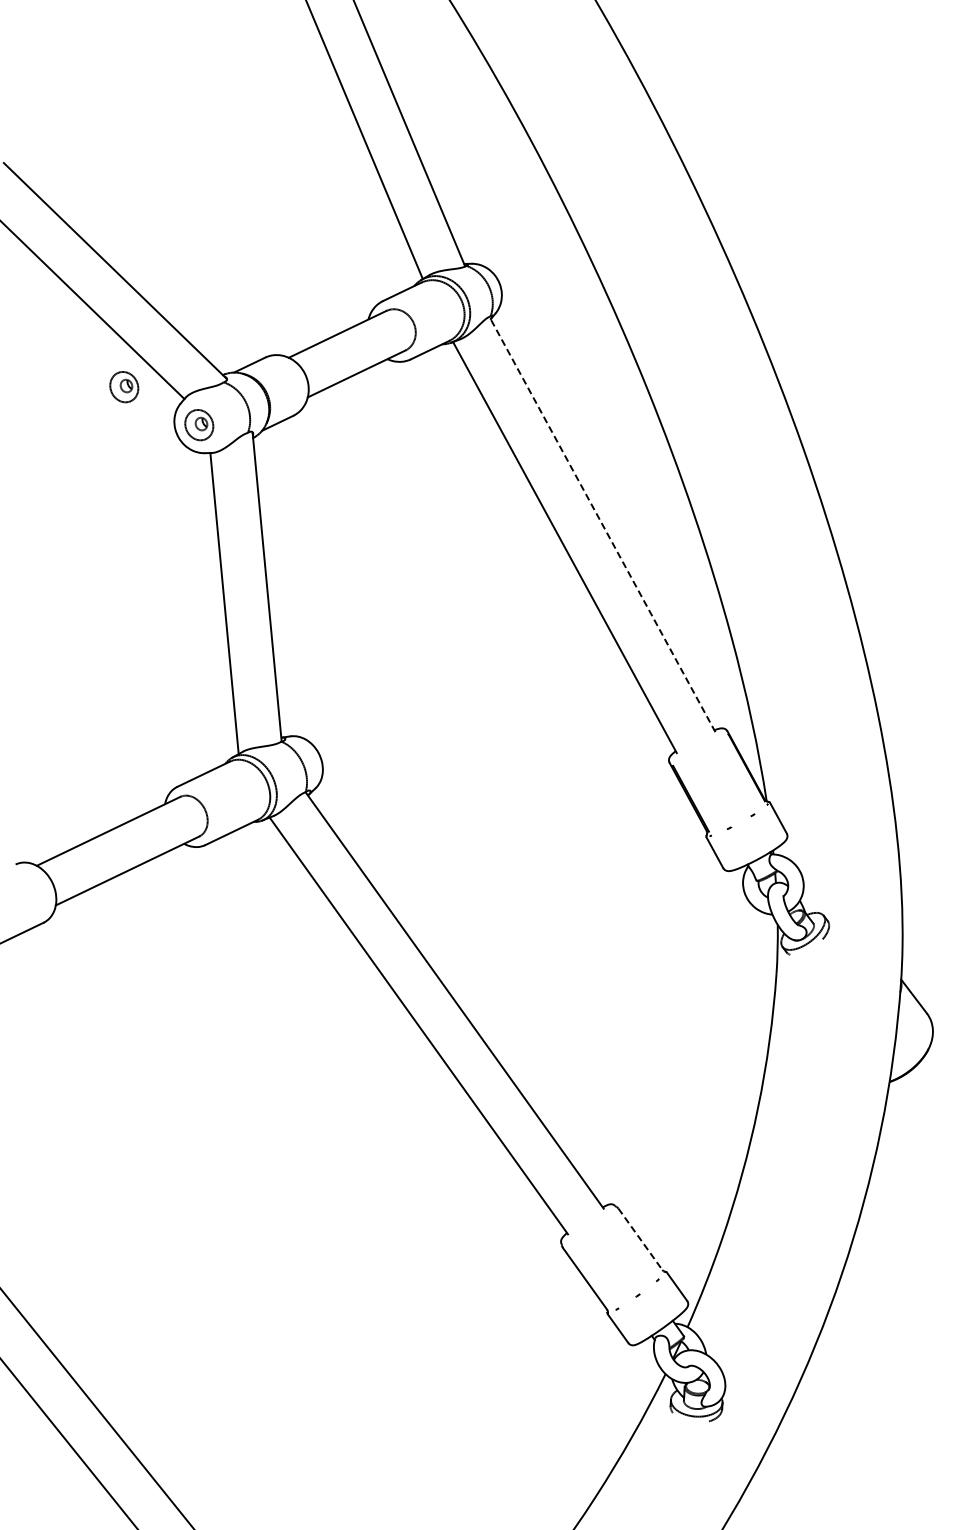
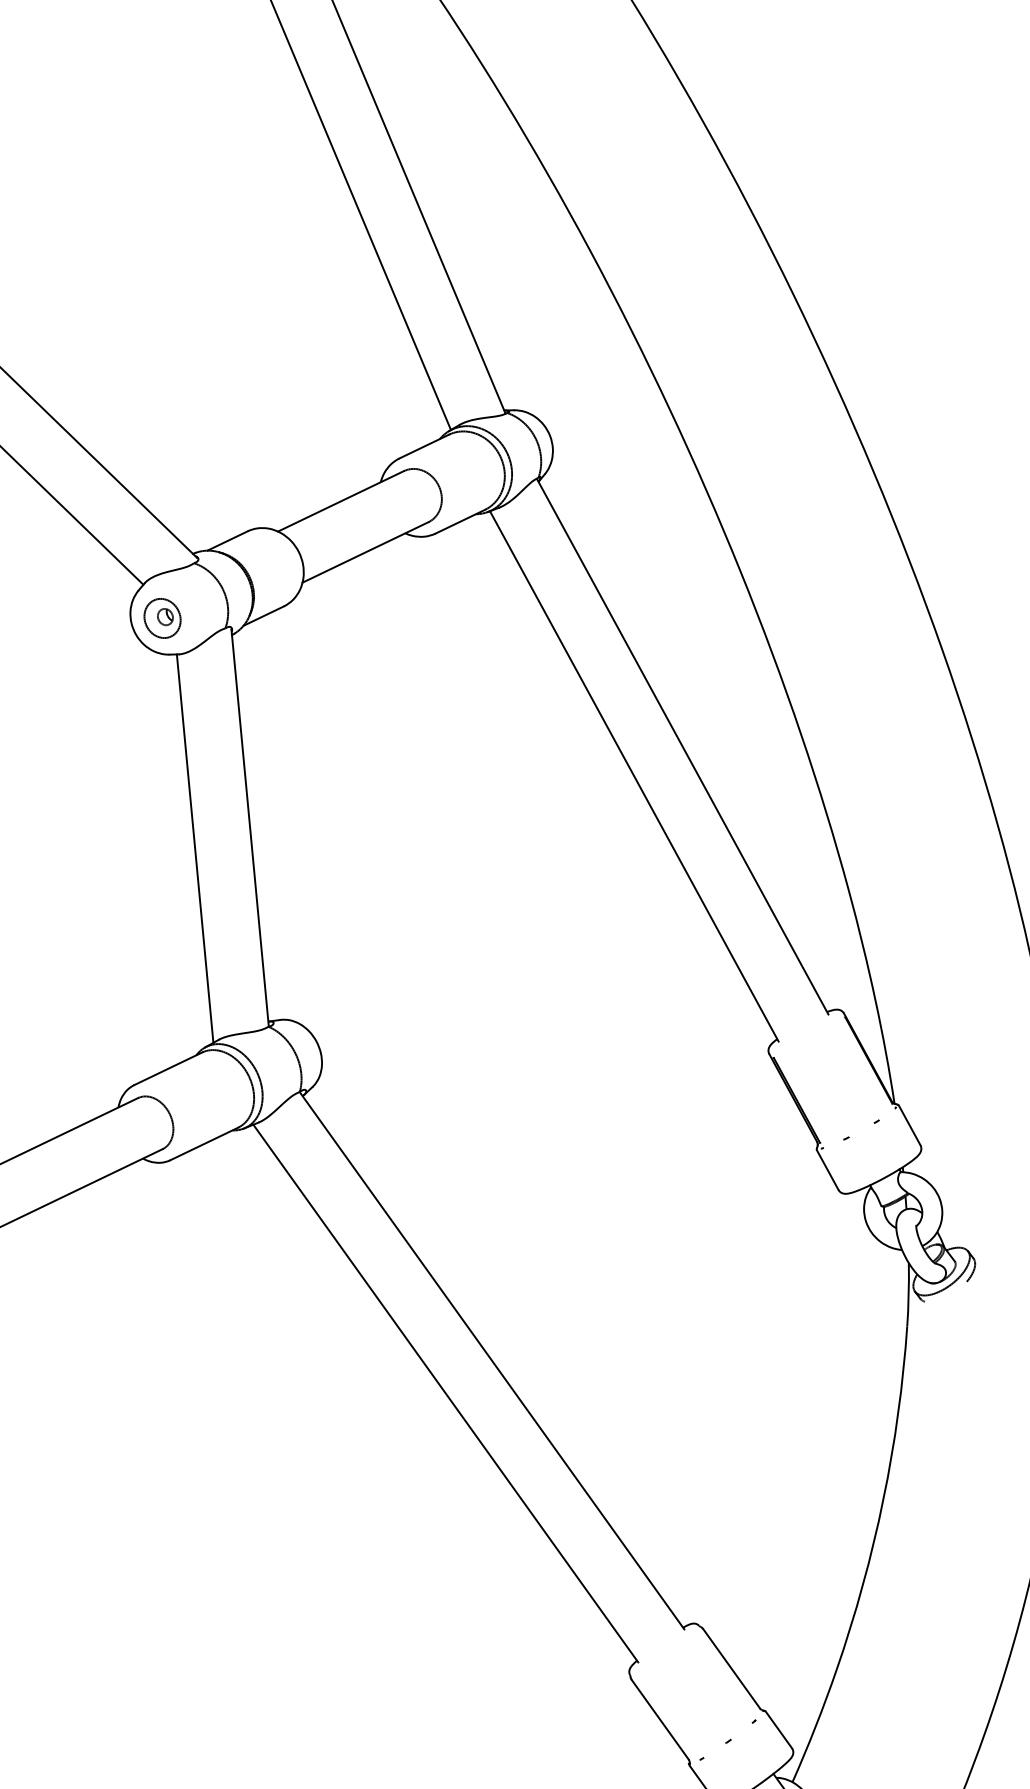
part: (124, 387) -> (66, 569), removed
line: (602, 524) -> (682, 746), dashed -> solid
line: (640, 1239) -> (731, 1669), dashed -> solid

